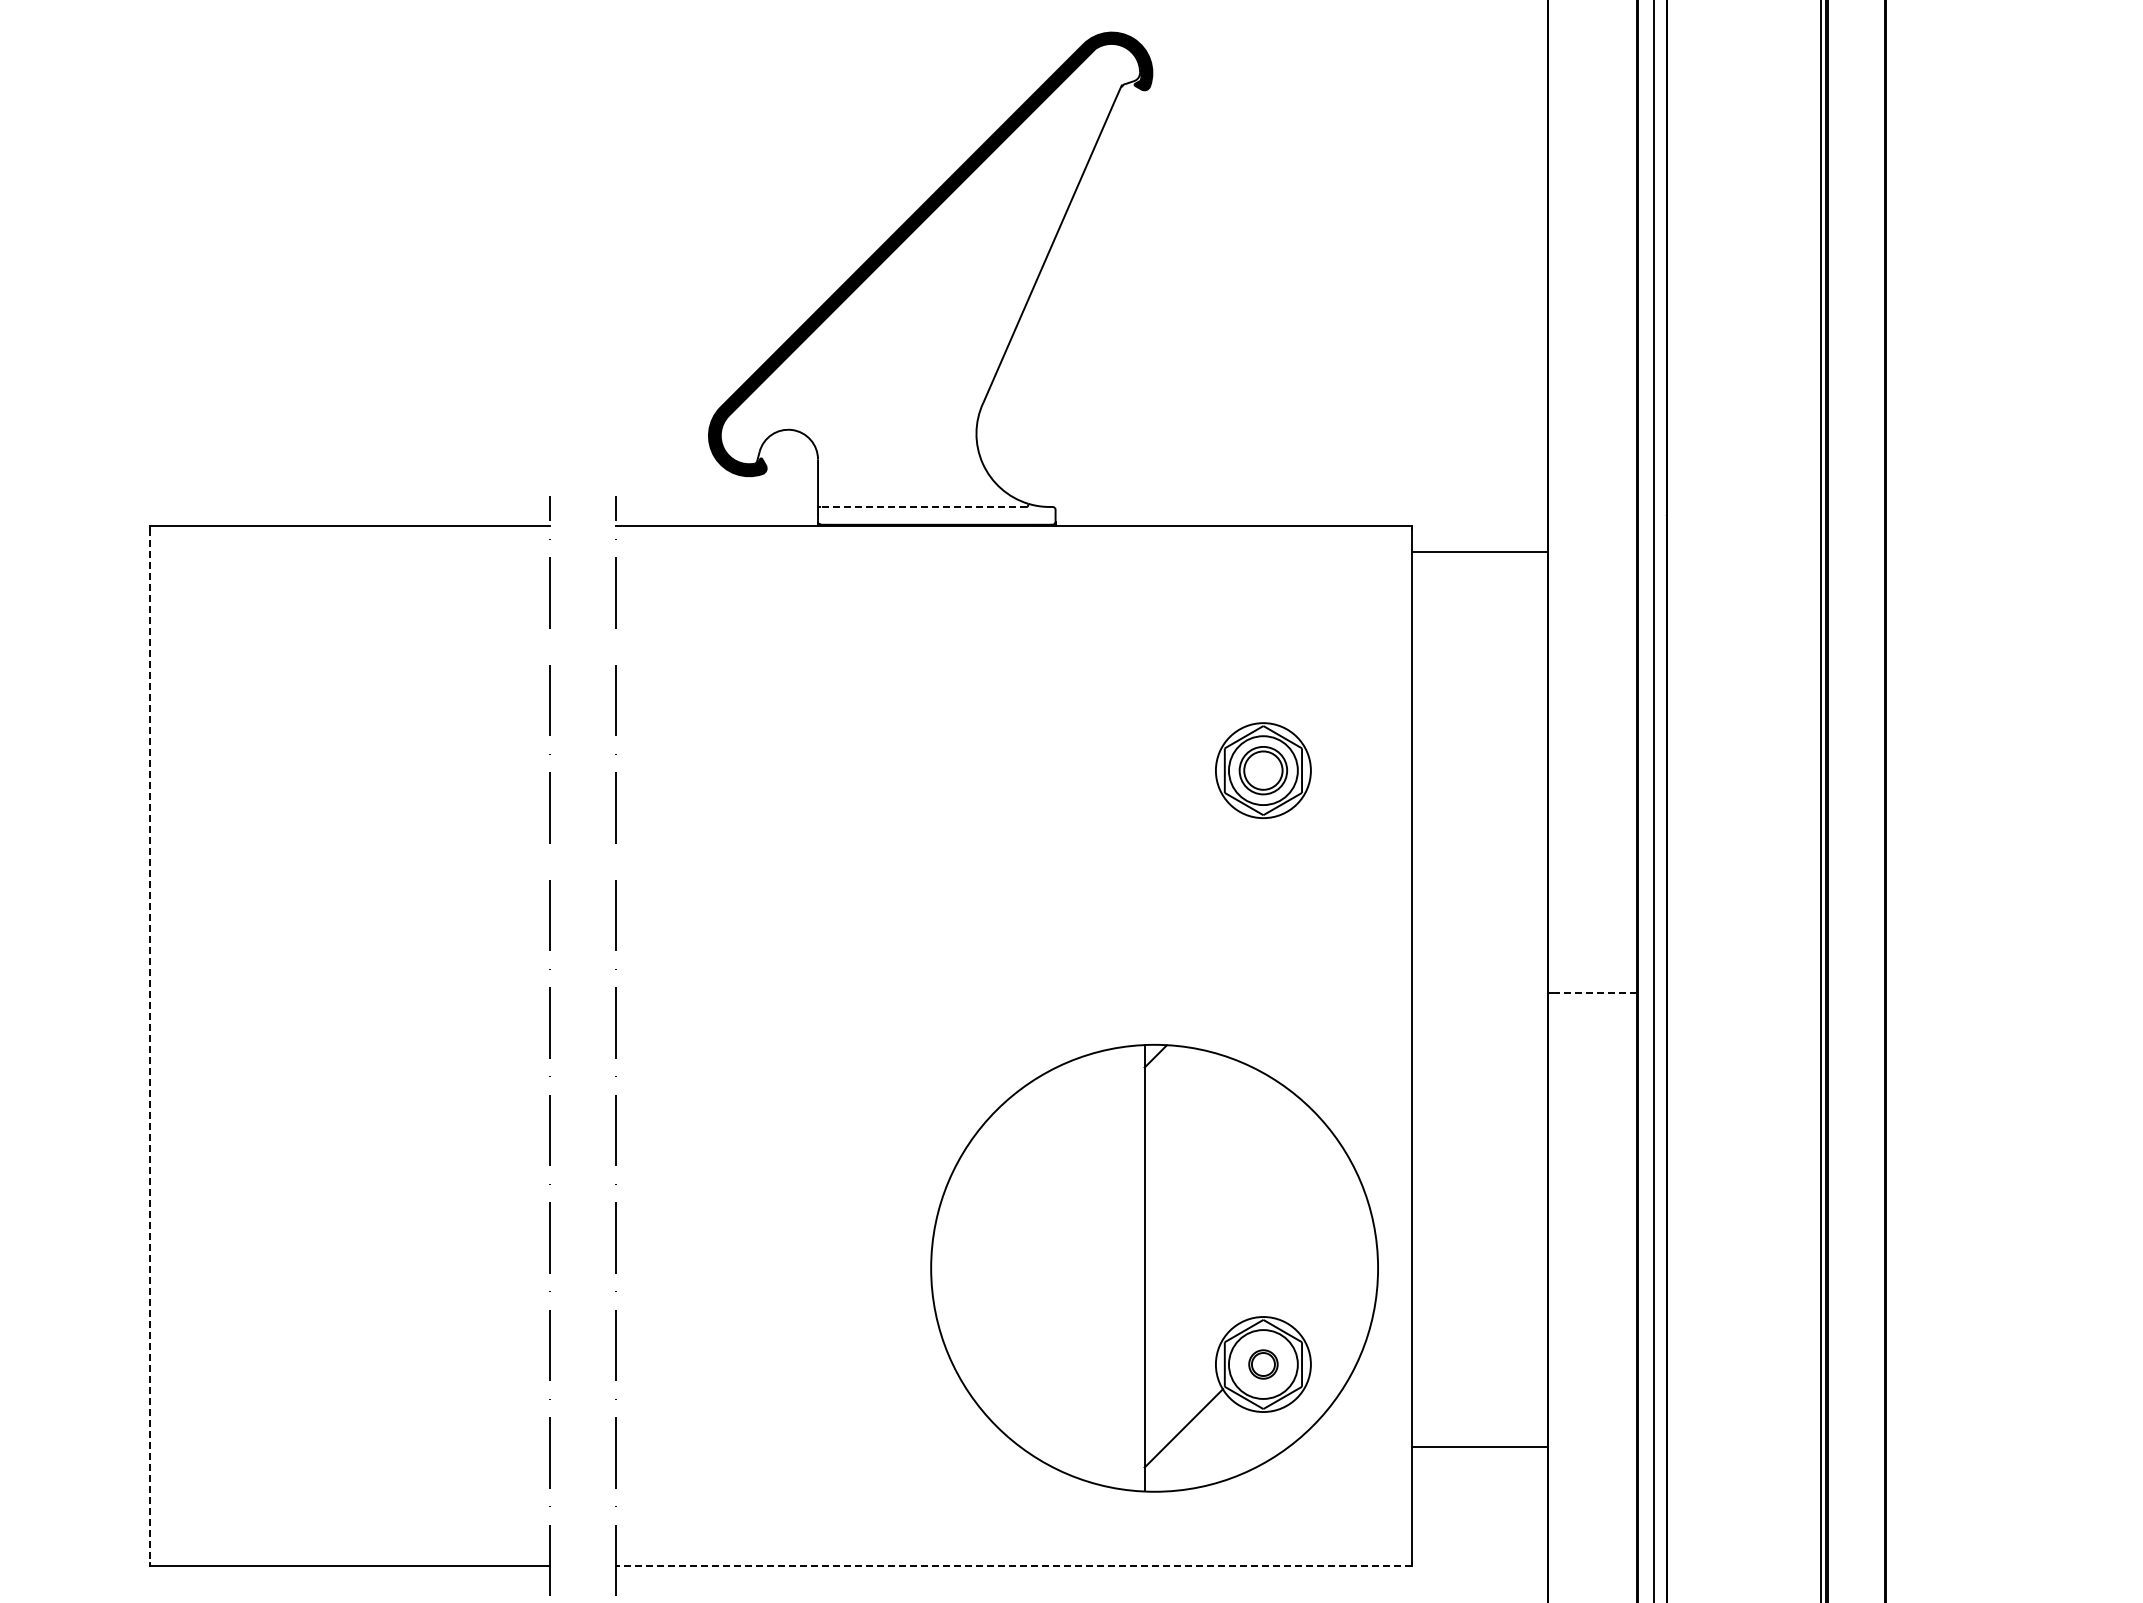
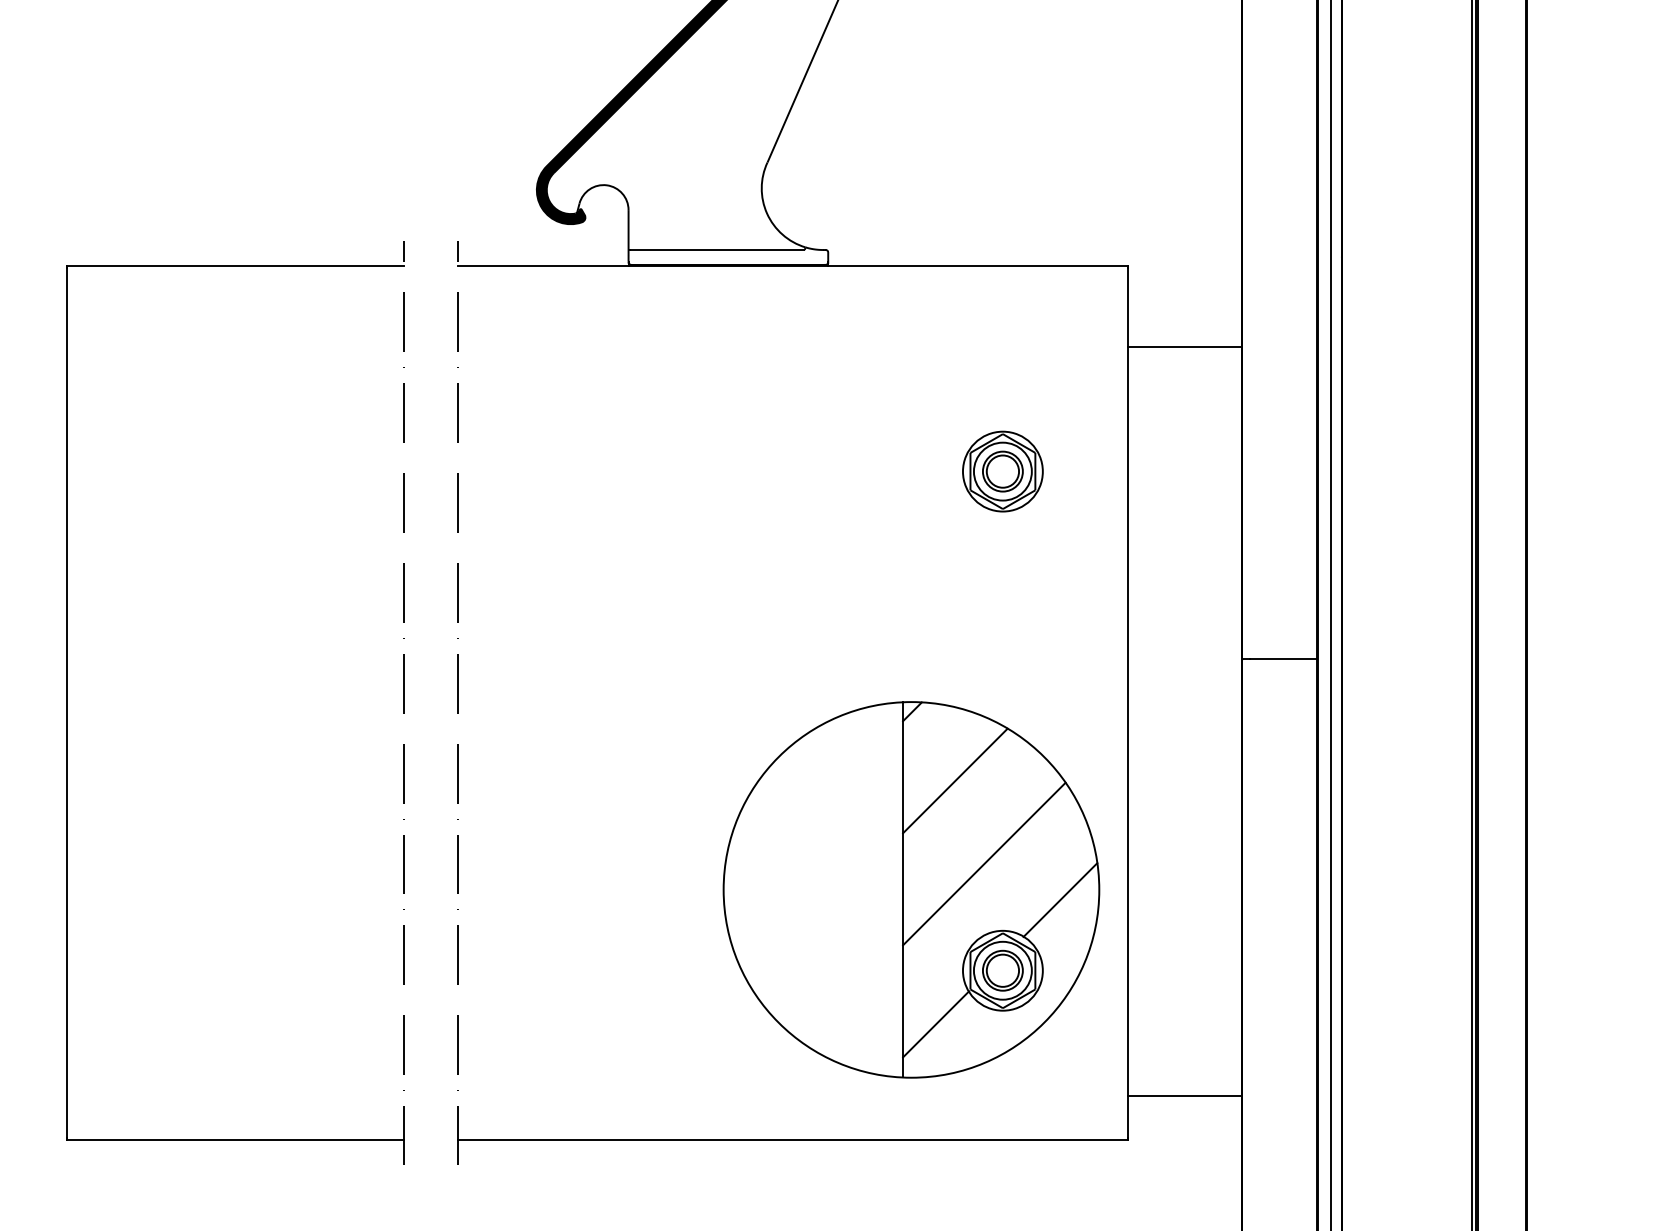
line: (923, 506) -> (717, 249), dashed -> solid
line: (1479, 552) -> (1184, 347), moved
line: (1596, 993) -> (1282, 658), dashed -> solid
line: (149, 1046) -> (66, 703), dashed -> solid
line: (1206, 1138) -> (955, 780), added
line: (1241, 1237) -> (984, 864), added
line: (1331, 1280) -> (1060, 900), added
part: (1263, 1364) -> (1002, 970), size x1.67
line: (1479, 1446) -> (1184, 1095), moved
line: (1013, 1566) -> (792, 1140), dashed -> solid

